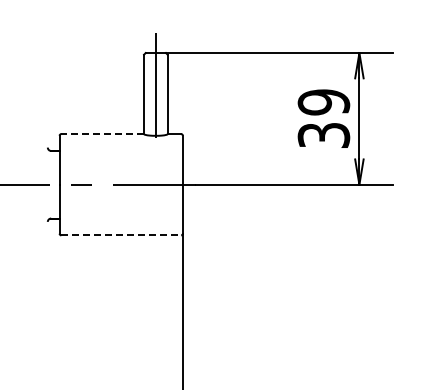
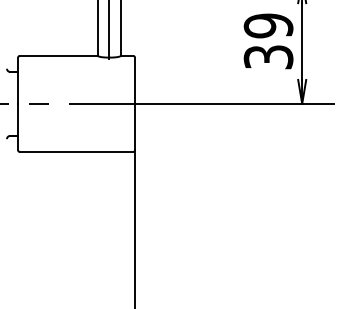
line: (102, 134) -> (58, 56), dashed -> solid
line: (121, 235) -> (76, 152), dashed -> solid

